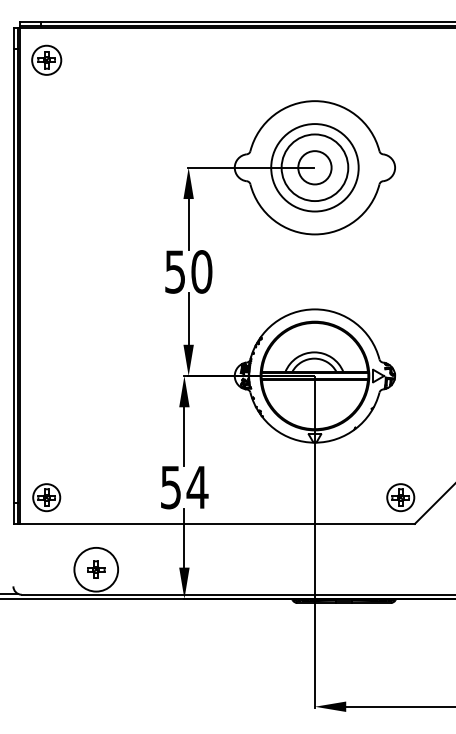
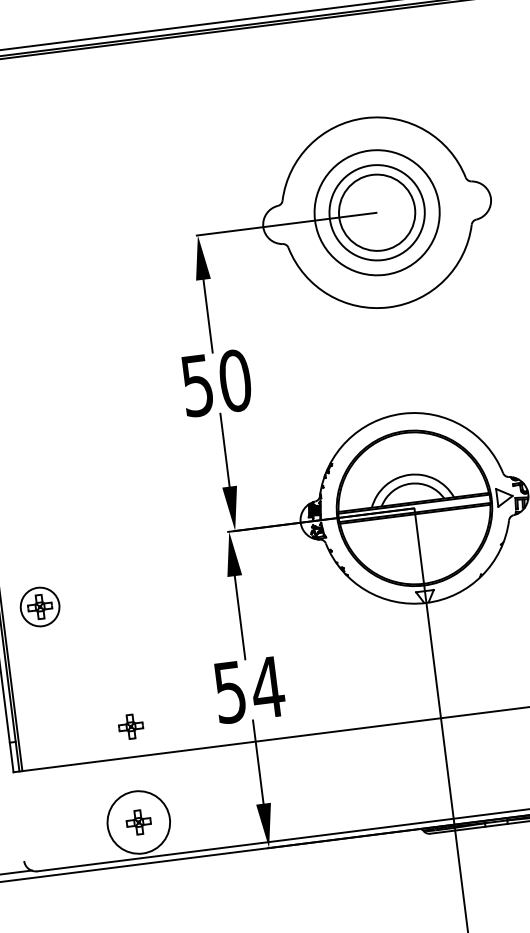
circle: (314, 167) -> (376, 212), size x1.6
part: (46, 497) -> (39, 606), moved
part: (99, 502) -> (131, 726), added

